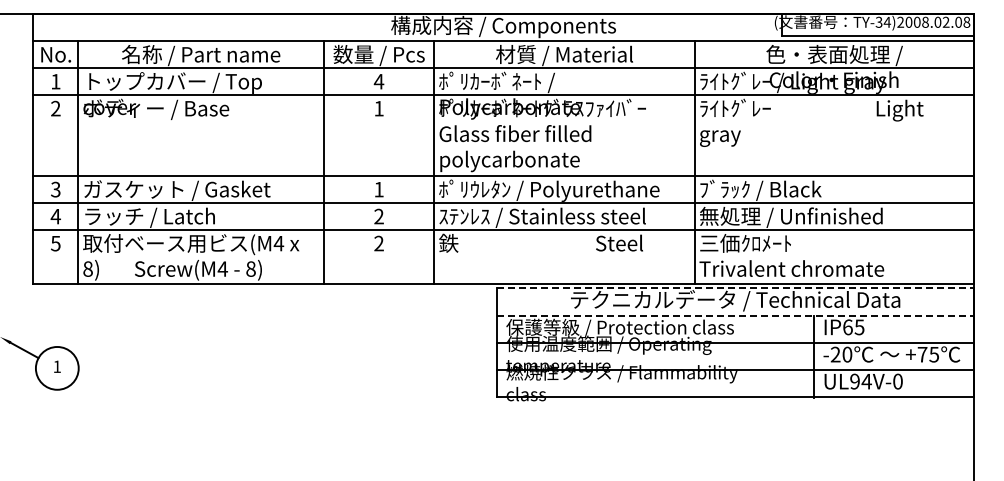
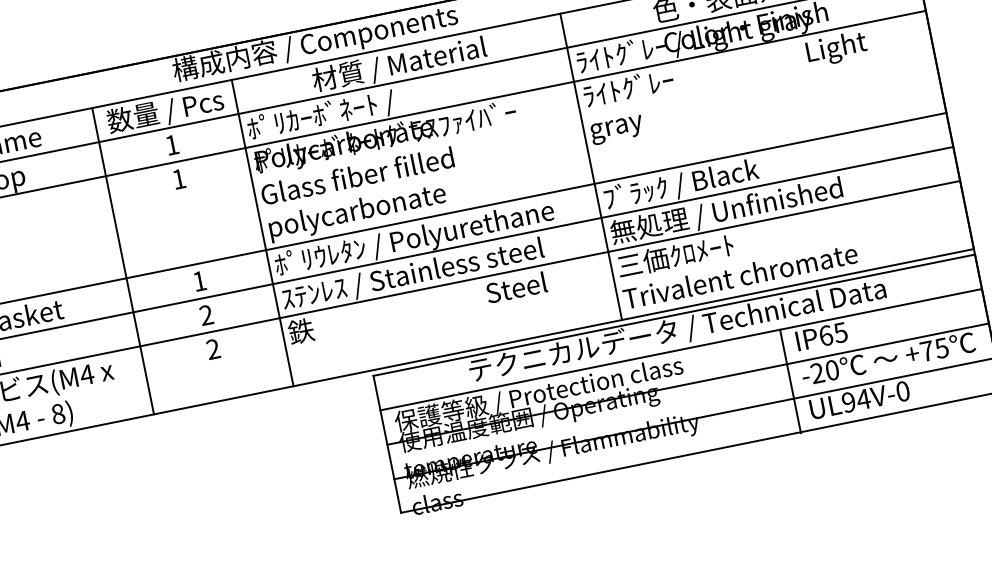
text: (378, 81) -> (171, 145), 4 -> 1
line: (735, 288) -> (674, 315), dashed -> solid
line: (735, 315) -> (681, 349), dashed -> solid

